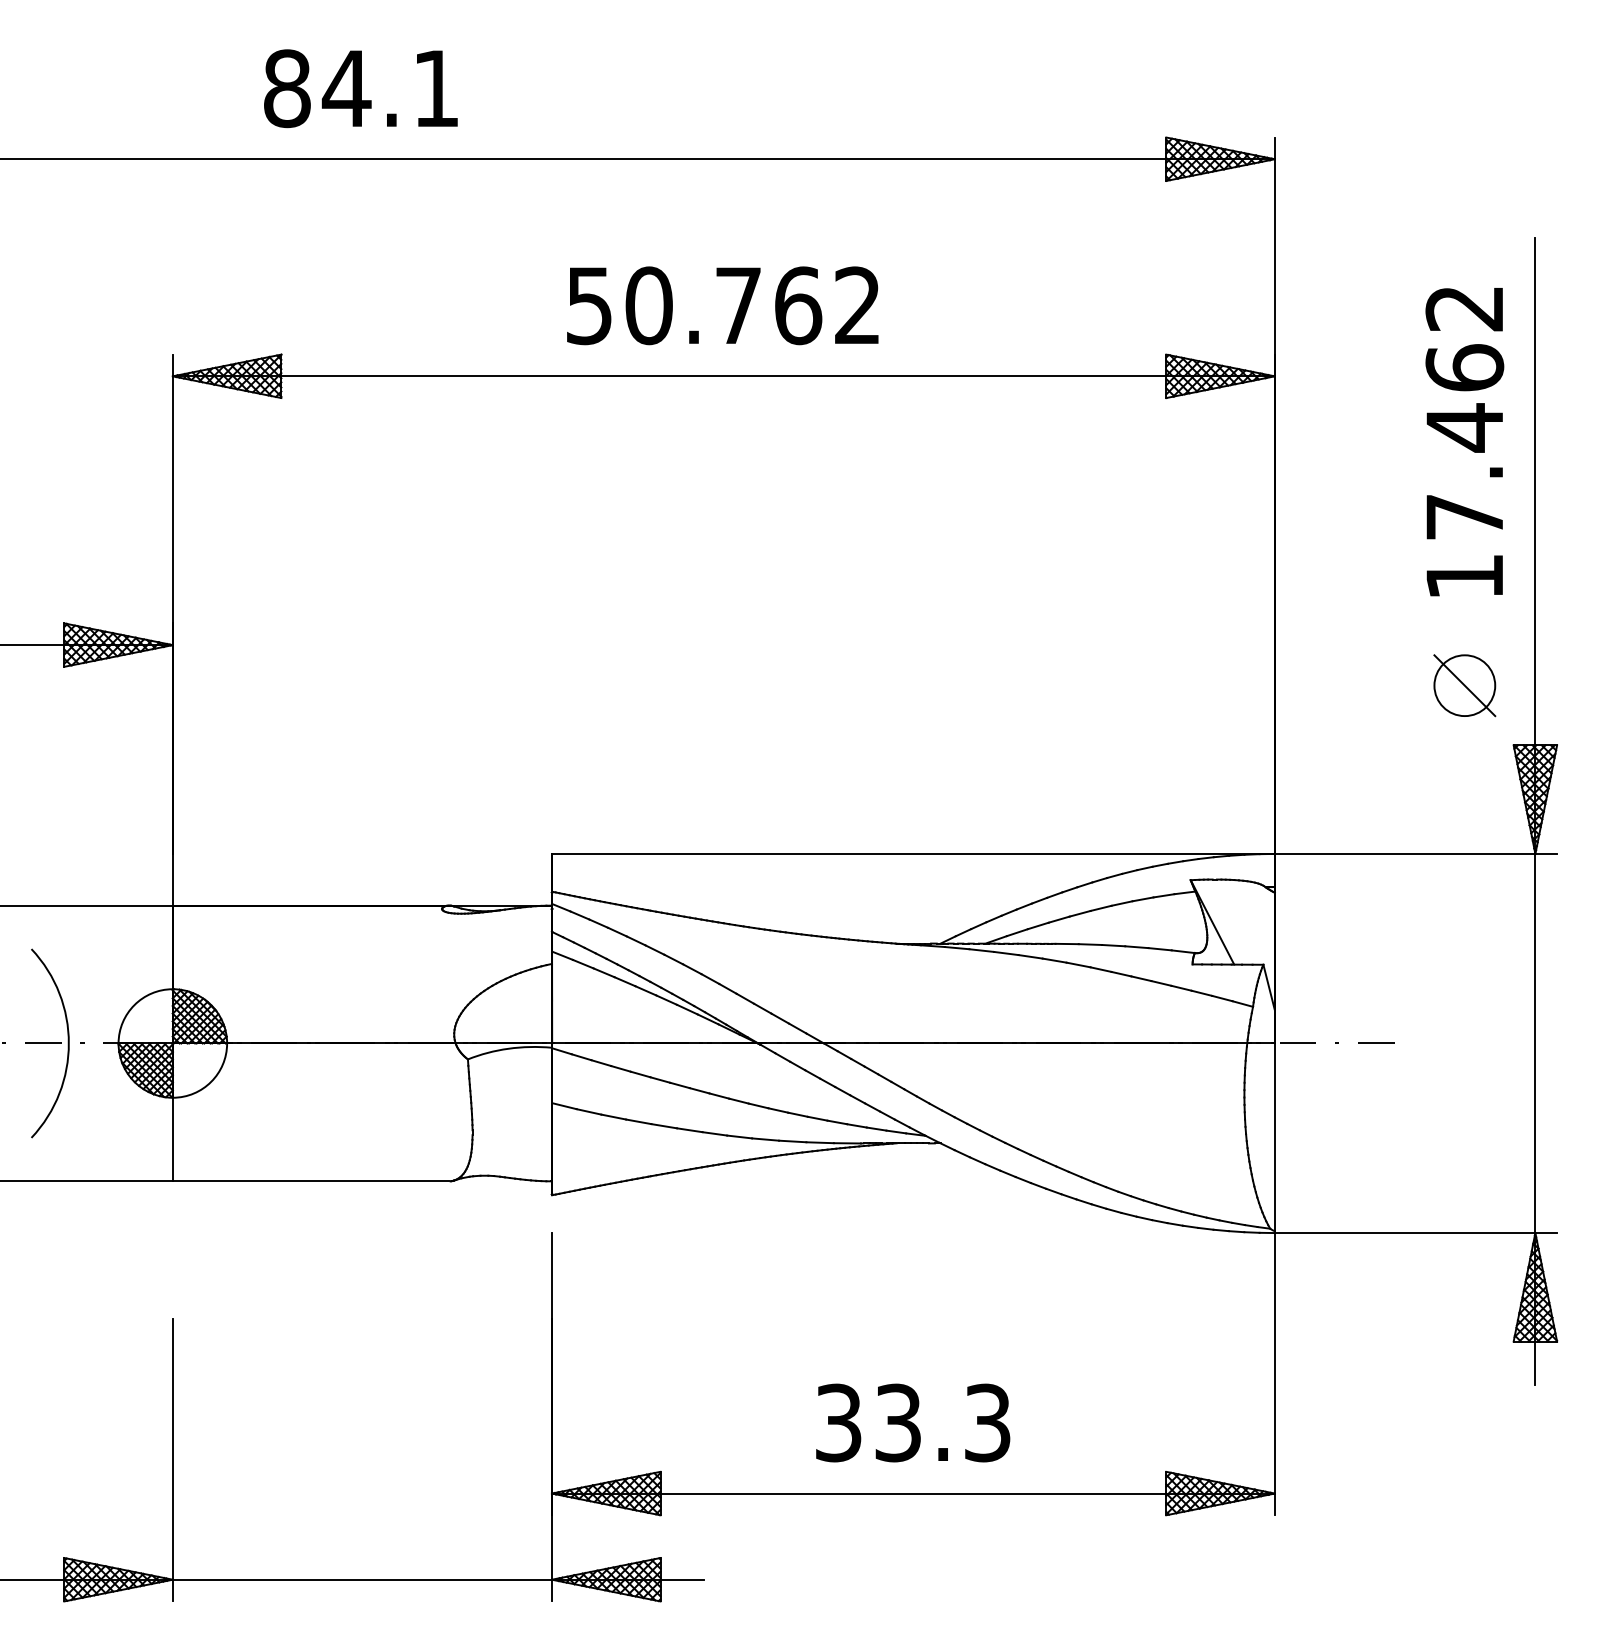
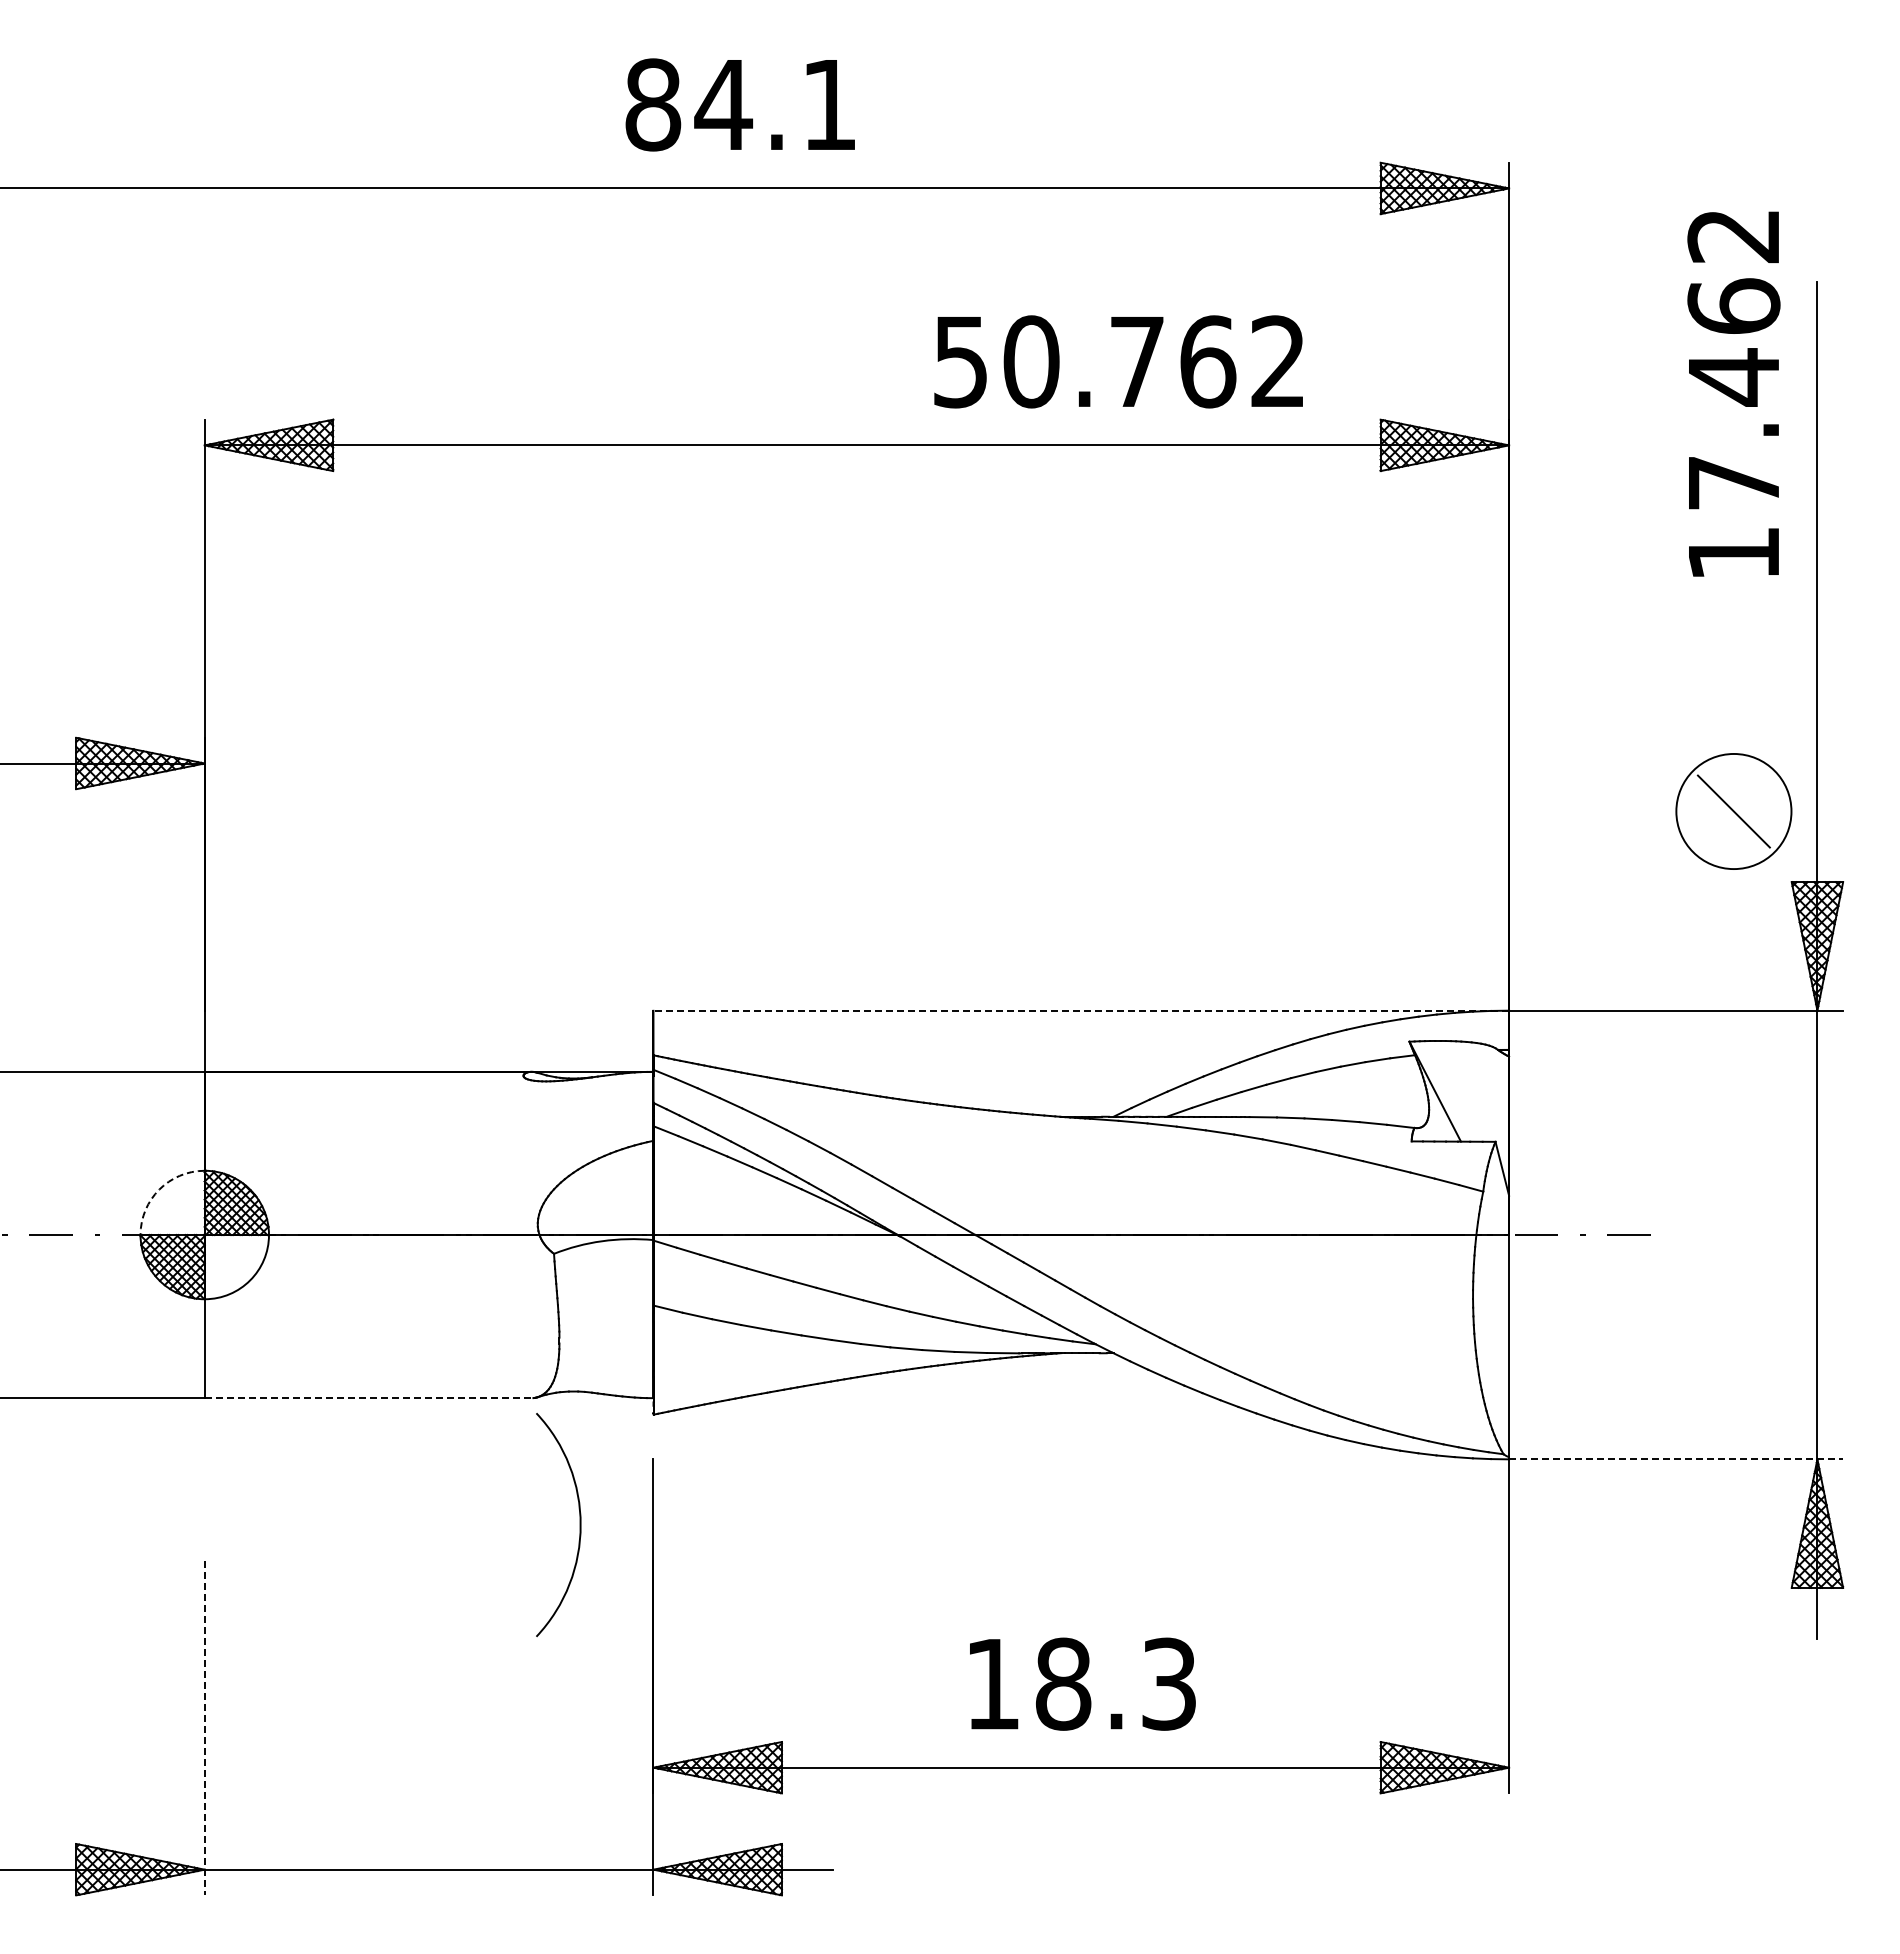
text: (360, 88) -> (739, 104), moved
text: (722, 305) -> (1118, 361), moved
text: (1464, 441) -> (1733, 393), moved
circle: (1464, 685) -> (1733, 811), size x1.6
line: (913, 853) -> (1081, 1010), solid -> dashed
arc: (134, 1005) -> (159, 1189), solid -> dashed
arc: (67, 1043) -> (579, 1525), moved
line: (311, 1181) -> (368, 1398), solid -> dashed
line: (1416, 1233) -> (1676, 1459), solid -> dashed
text: (868, 1422) -> (1028, 1683), 33.3 -> 18.3
line: (172, 1460) -> (204, 1728), solid -> dashed

